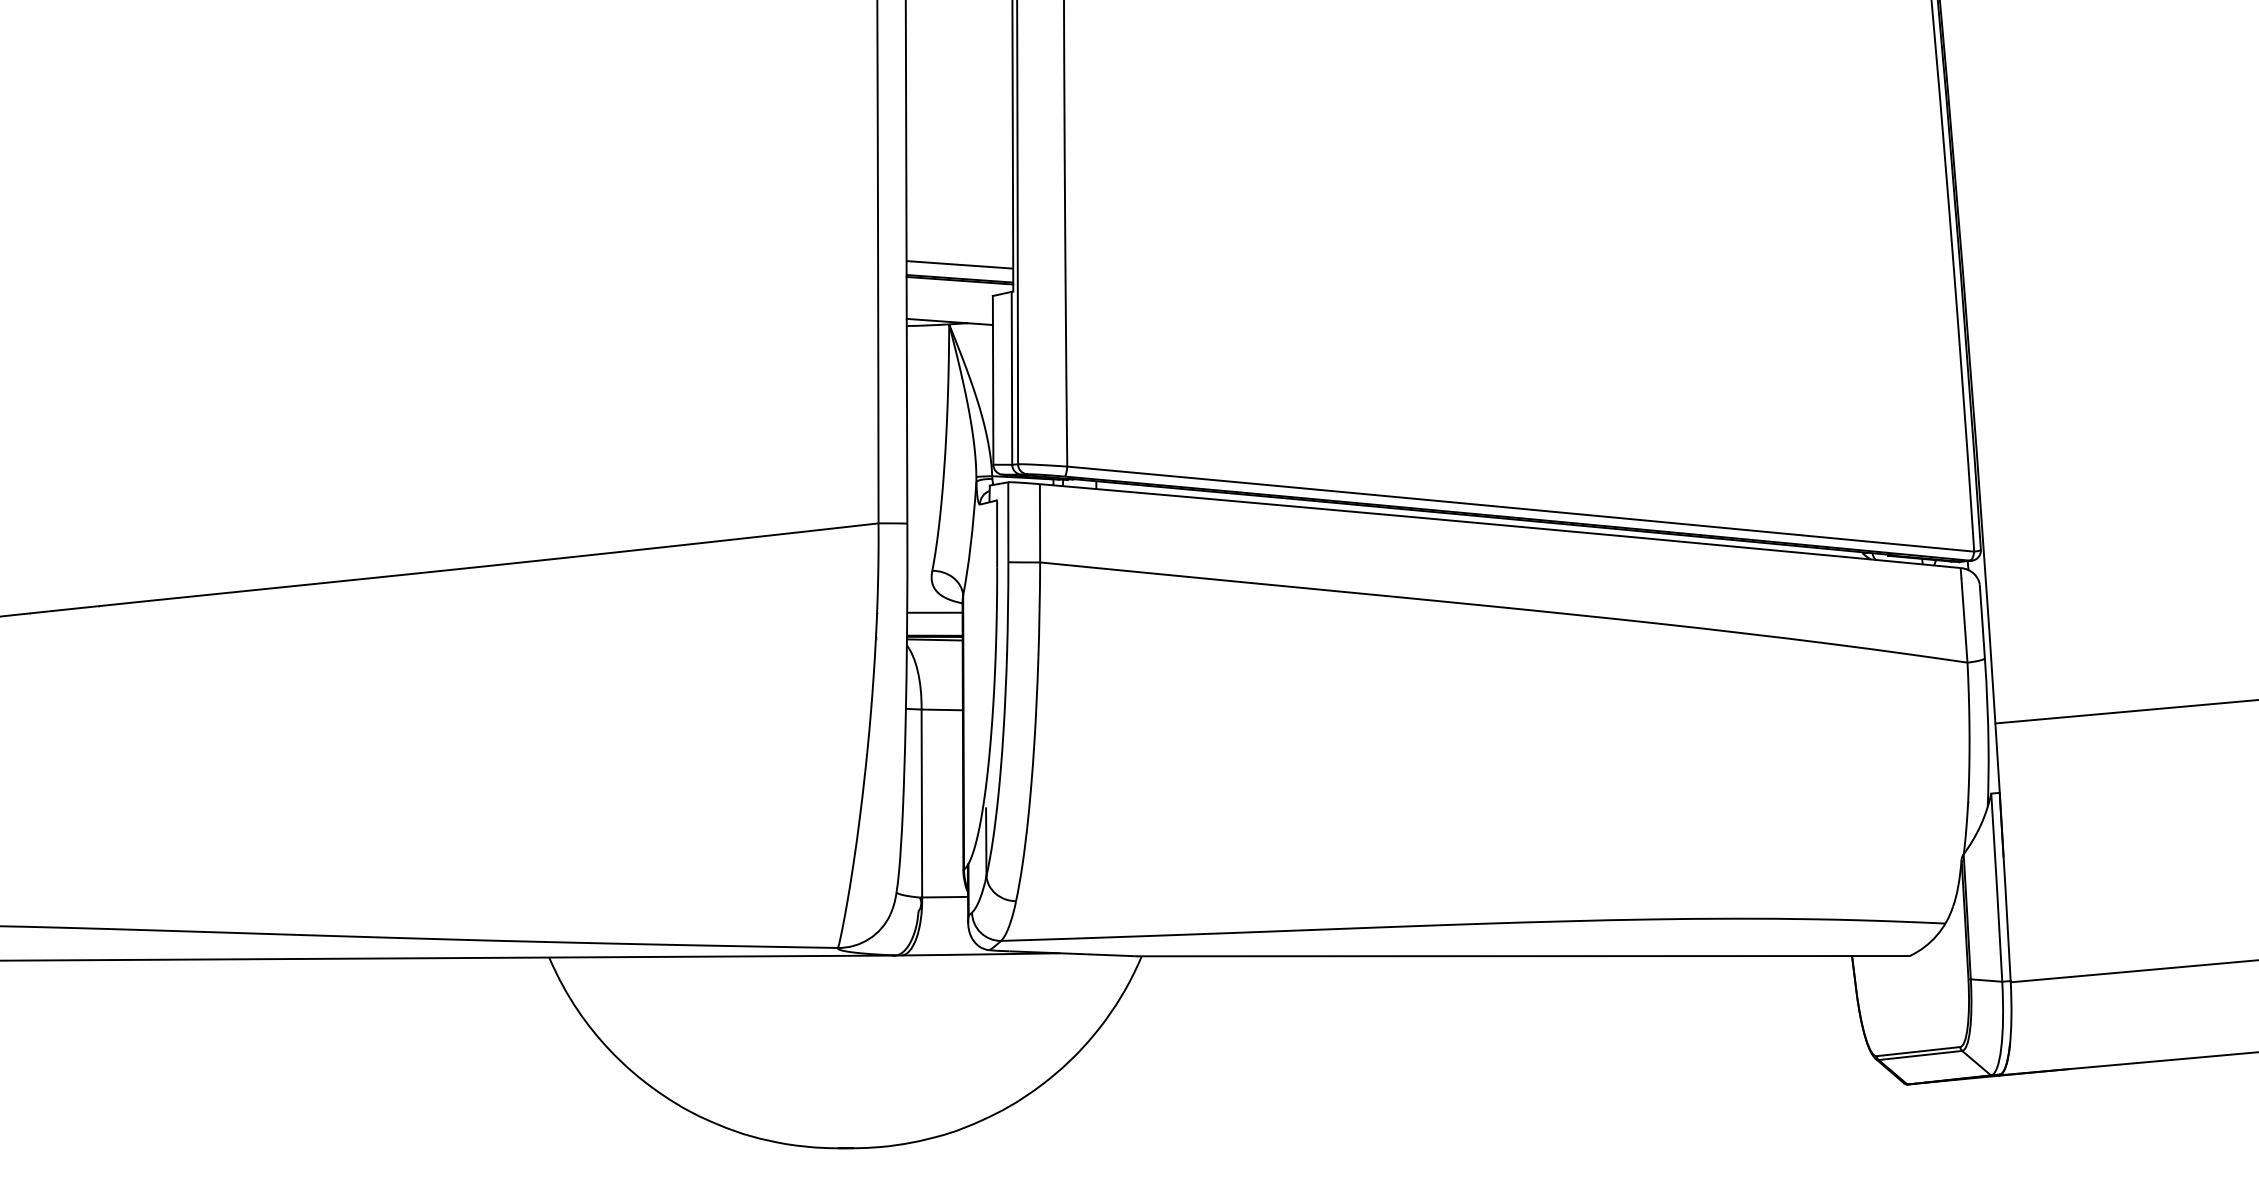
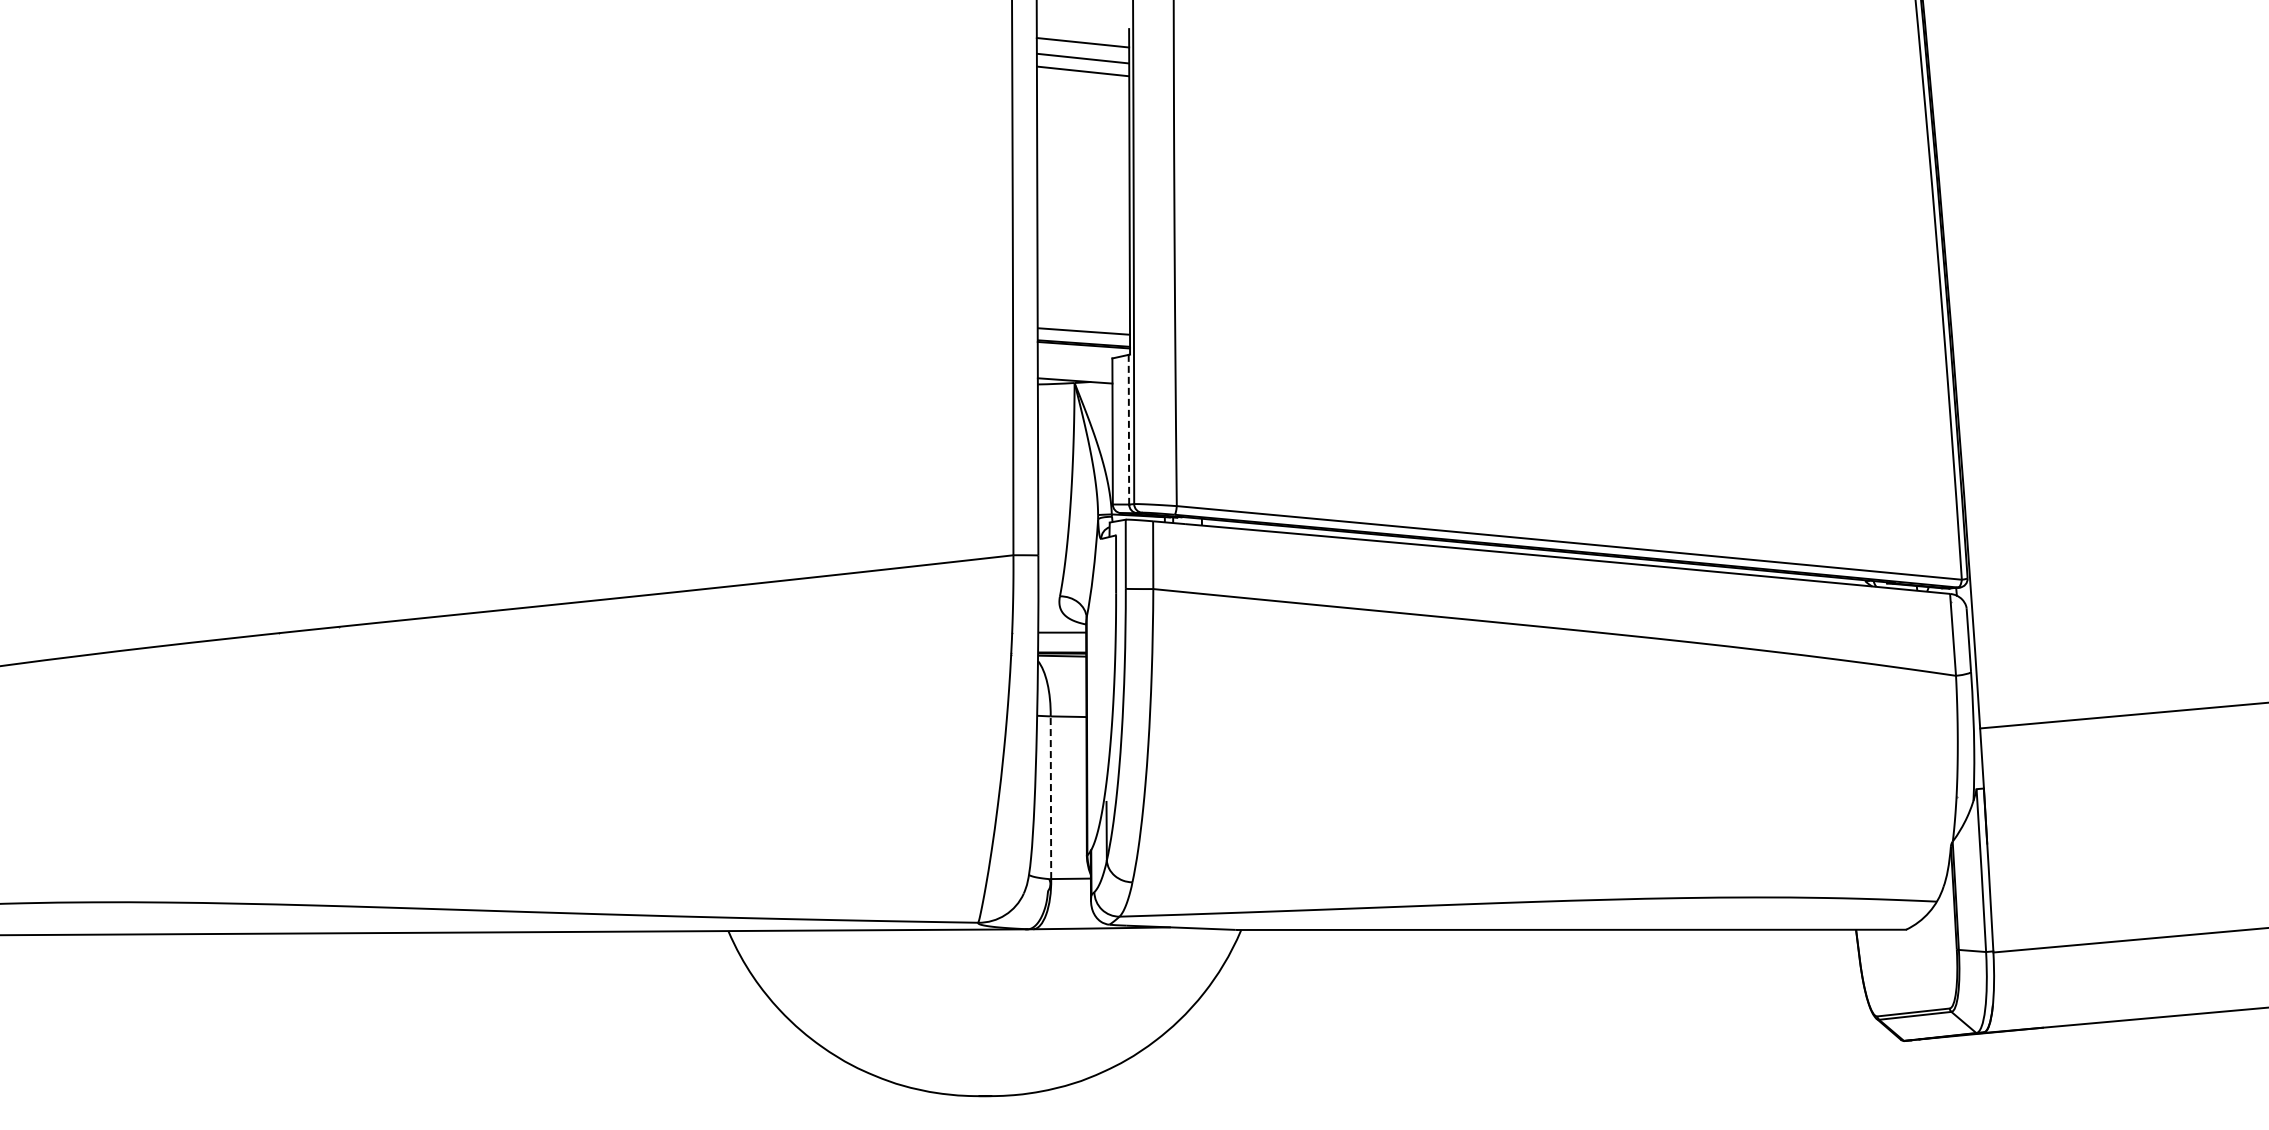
line: (1011, 378) -> (1128, 429), solid -> dashed
line: (921, 803) -> (1050, 797), solid -> dashed

